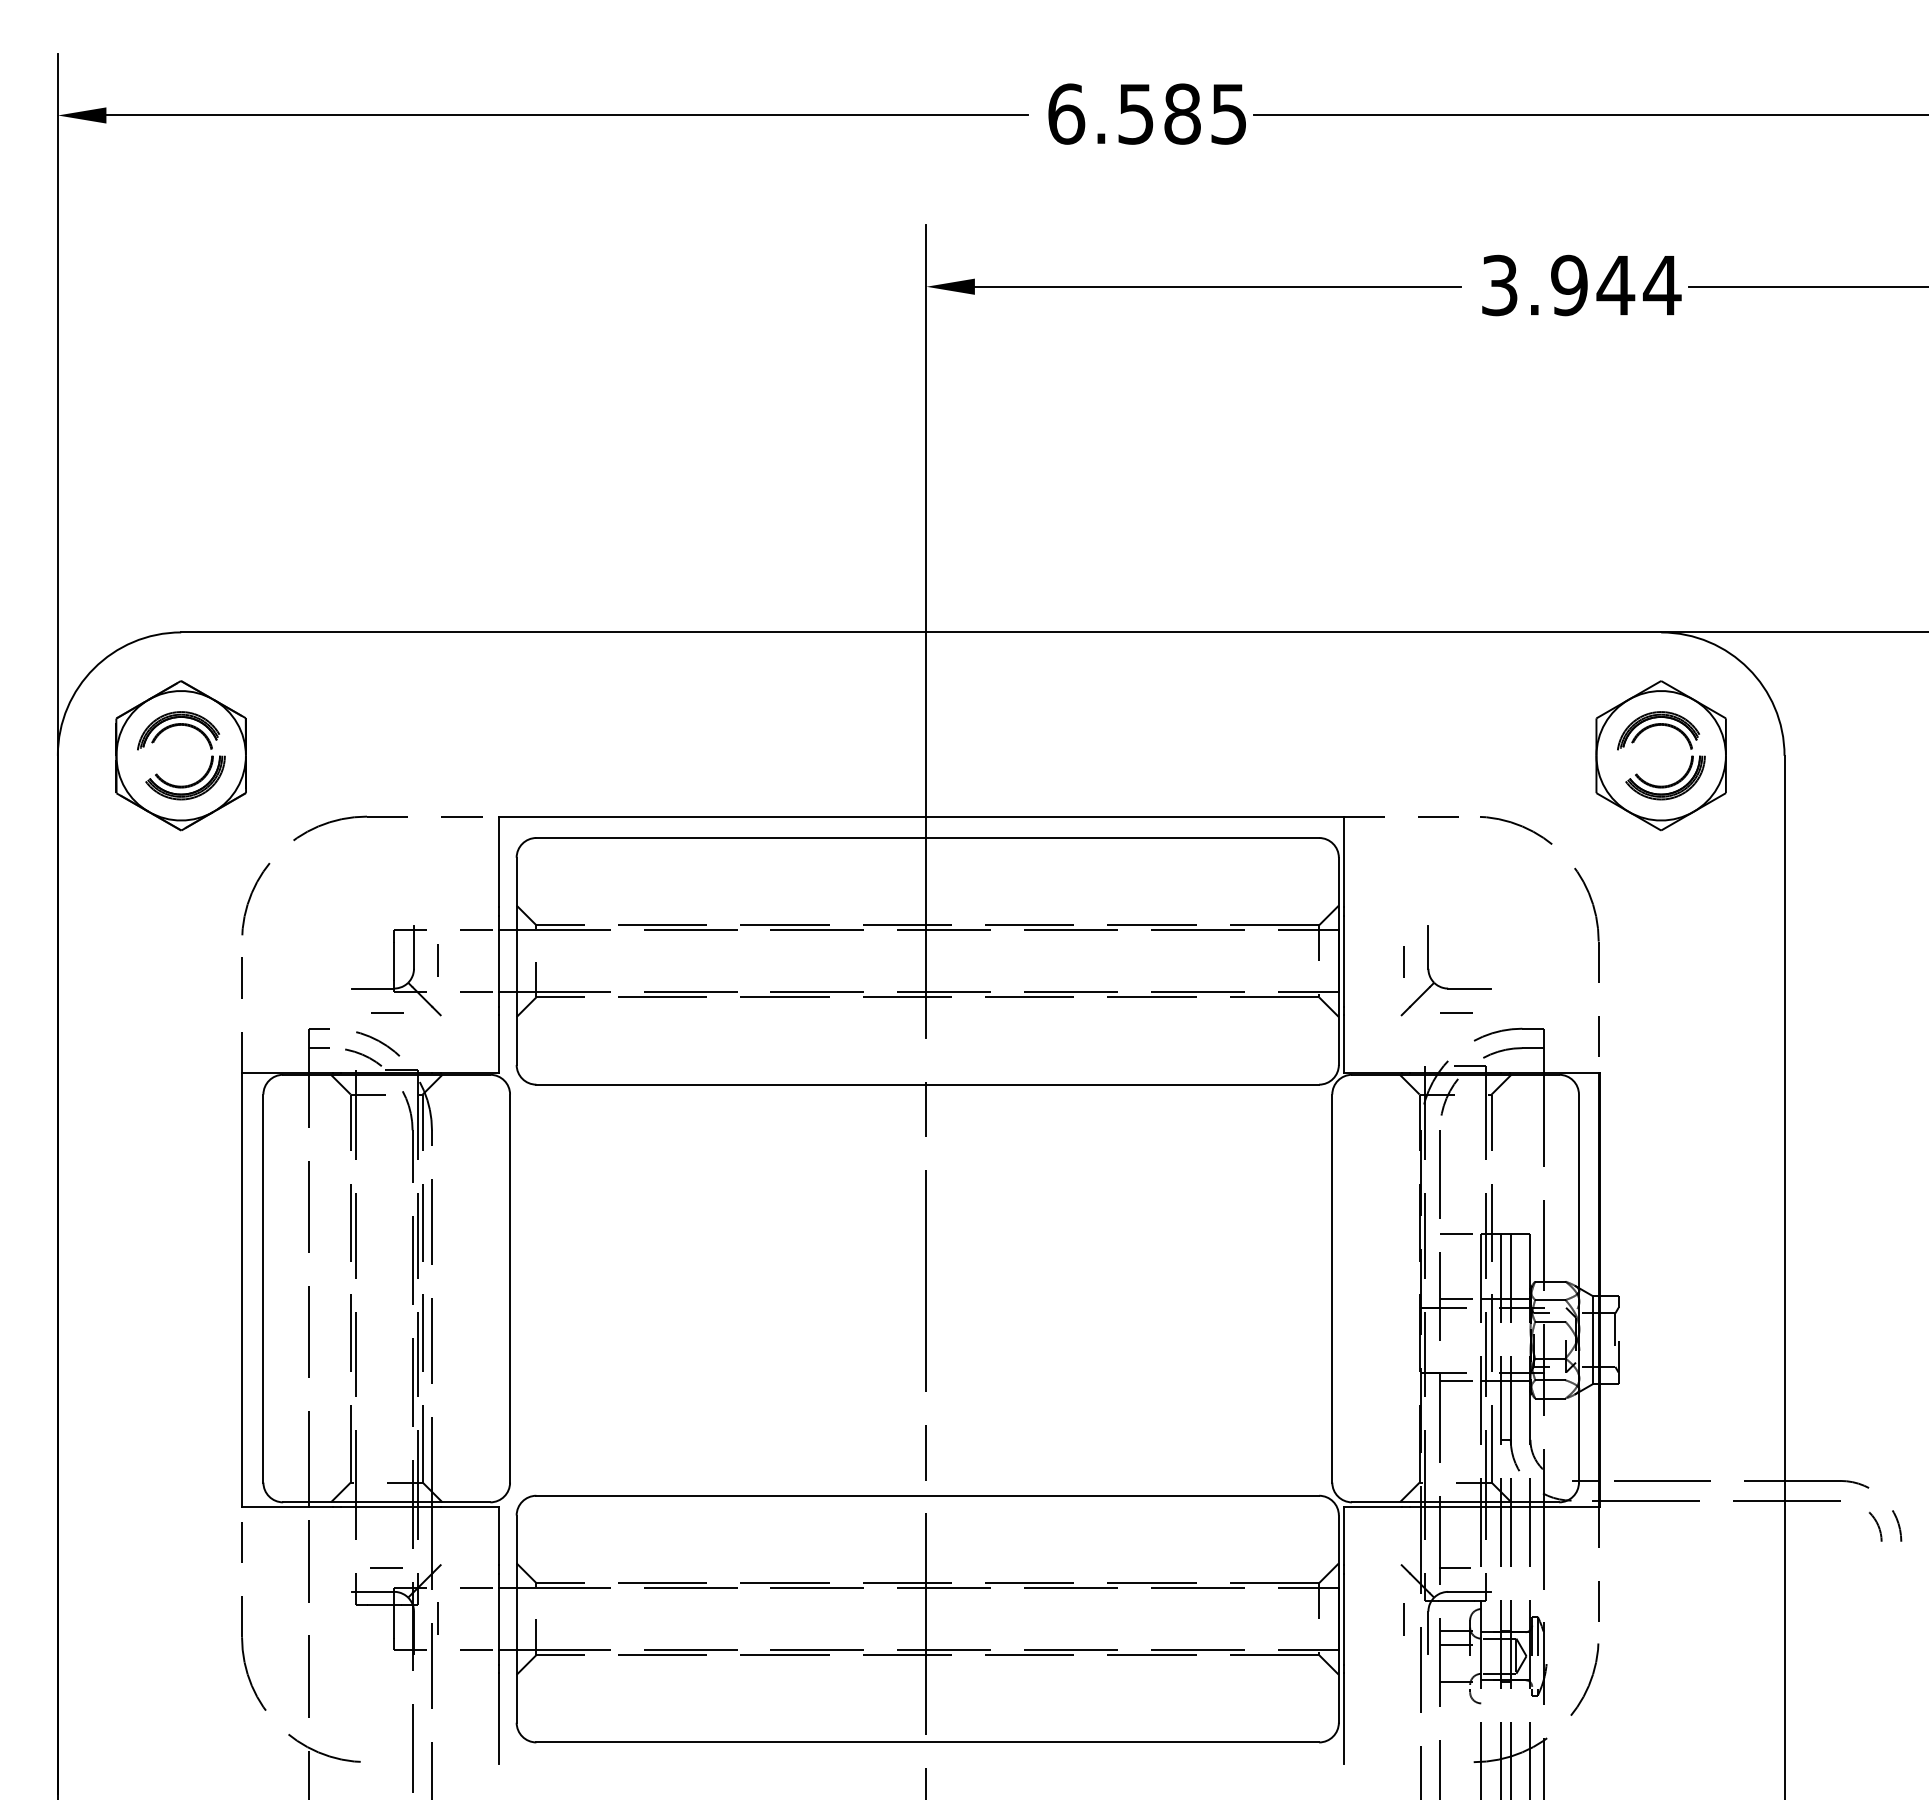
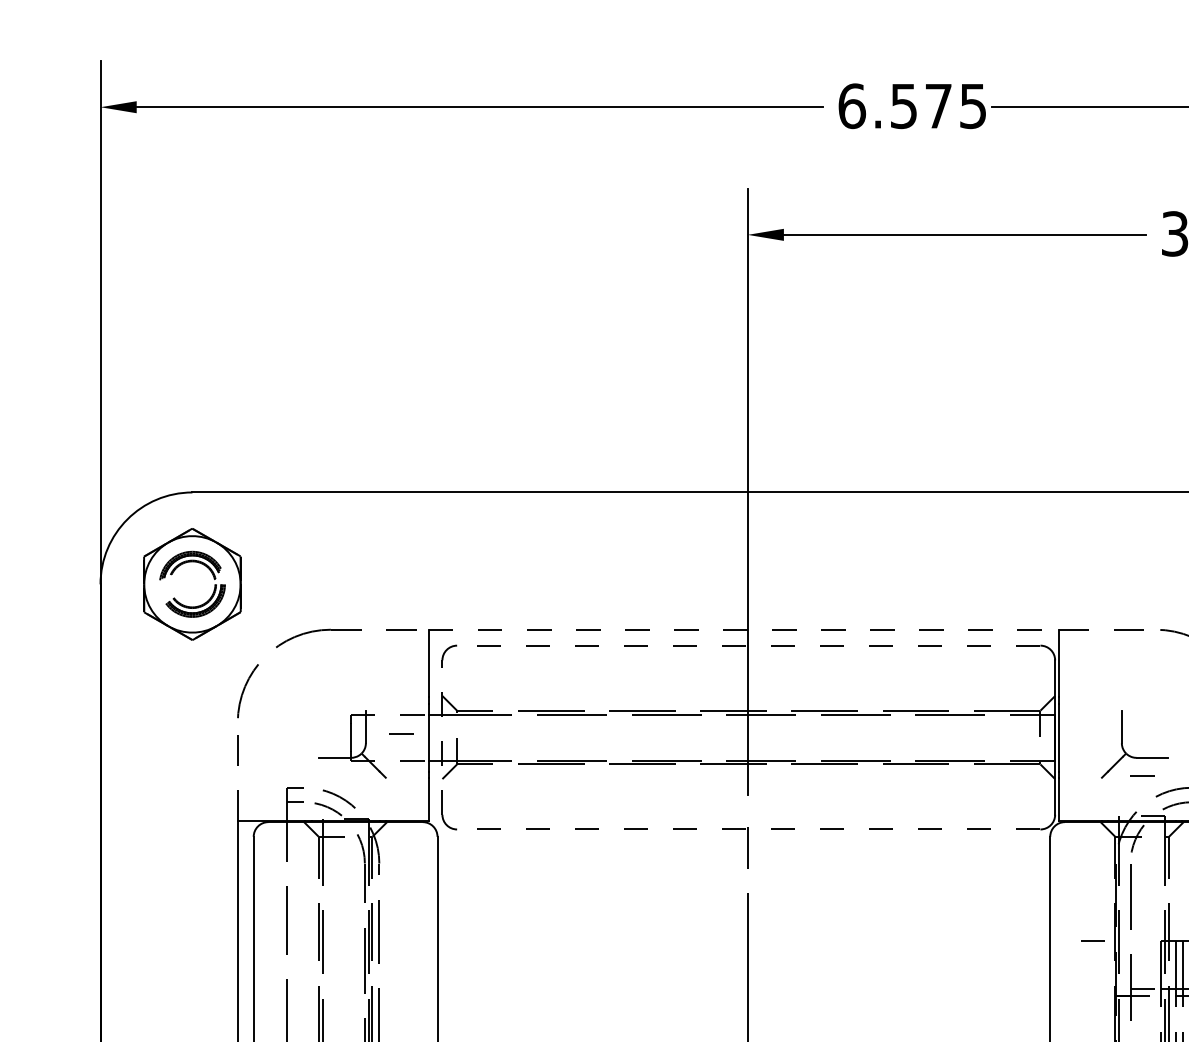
text: (1182, 113) -> (938, 105), 6.585 -> 6.575
line: (921, 816) -> (744, 629), solid -> dashed
line: (927, 838) -> (748, 646), solid -> dashed
line: (438, 961) -> (384, 737), removed
line: (516, 961) -> (442, 737), solid -> dashed
line: (1404, 961) -> (1104, 737), removed
line: (387, 1012) -> (401, 733), moved
line: (927, 1084) -> (748, 829), solid -> dashed
line: (1456, 1233) -> (1092, 940), moved

